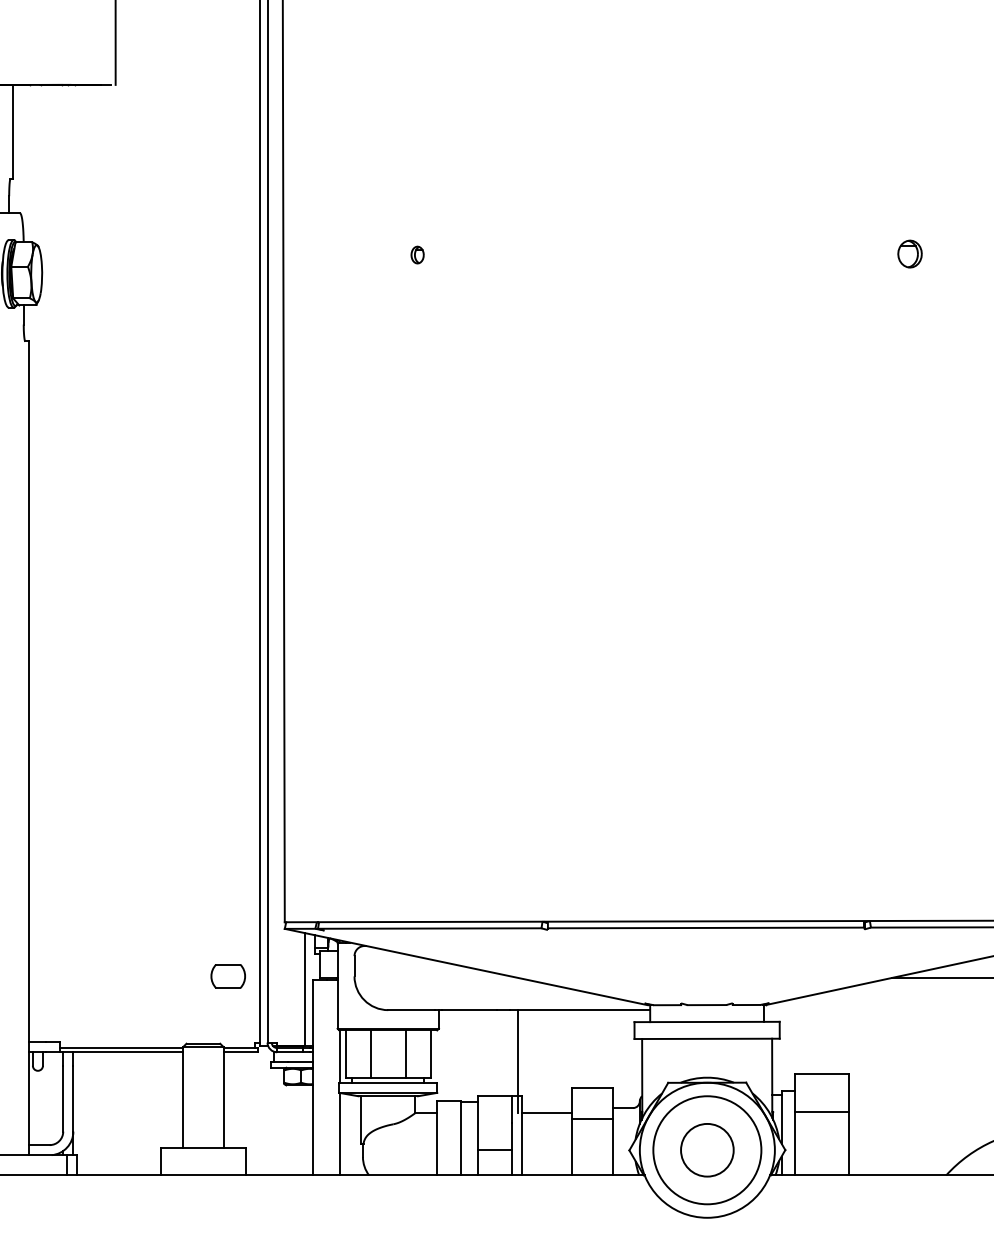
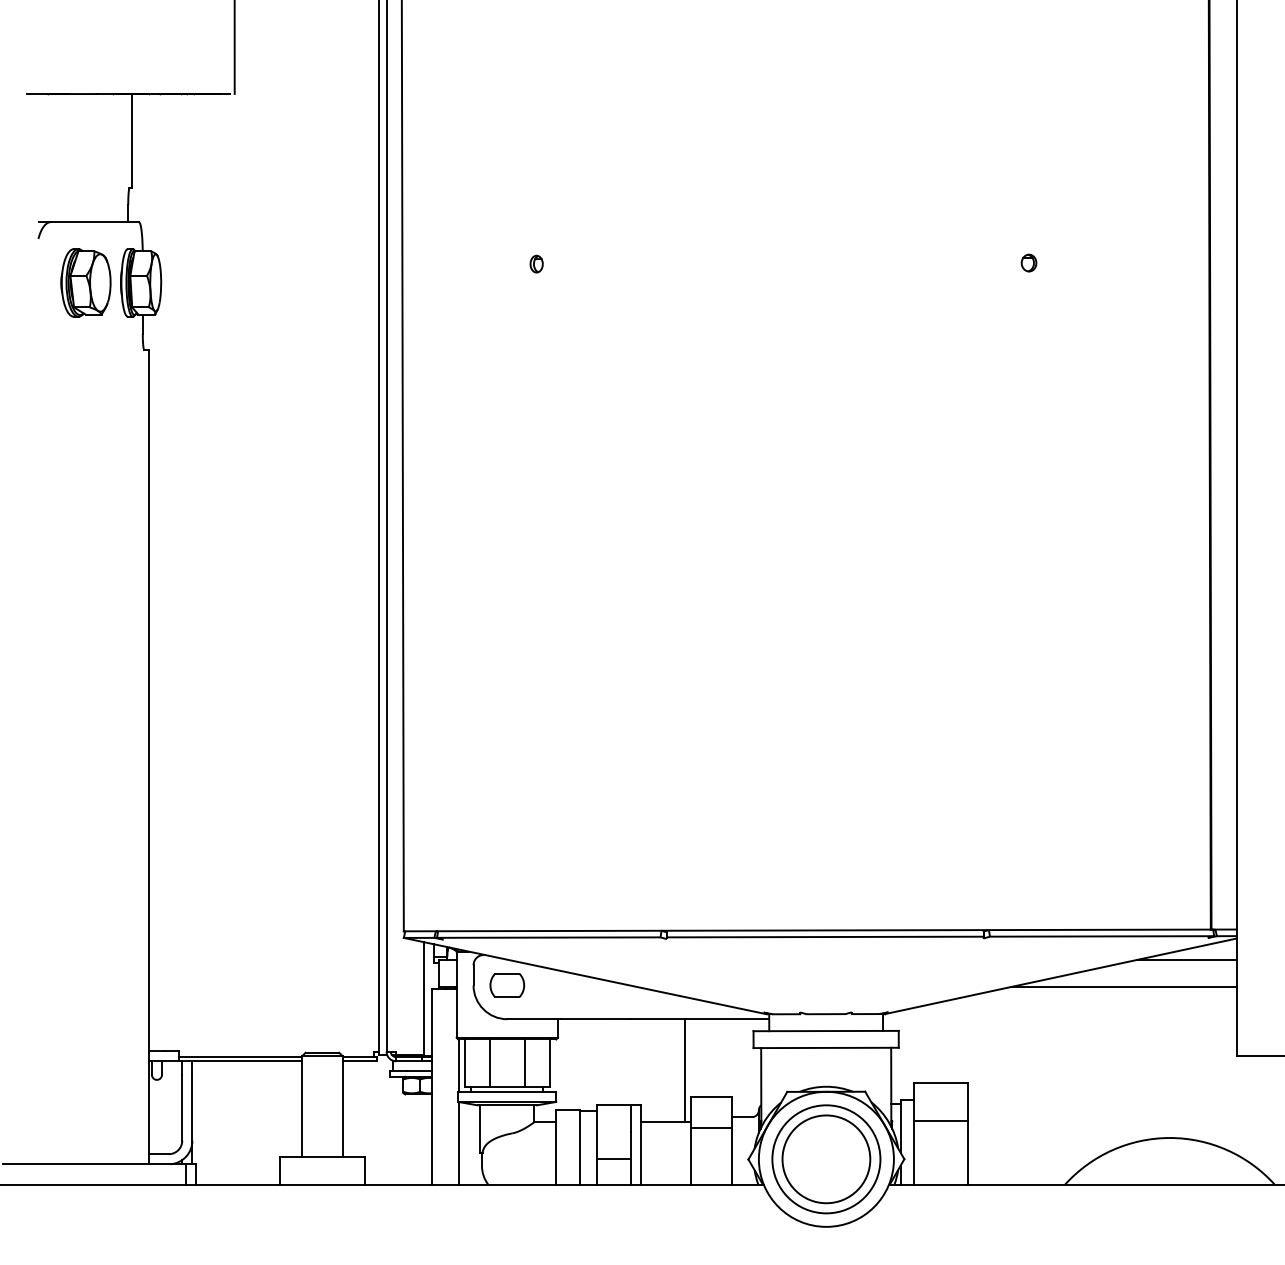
part: (909, 253) -> (1028, 262), size x0.62
part: (228, 976) -> (507, 985), moved
line: (518, 1061) -> (685, 1070), moved
circle: (707, 1150) -> (826, 1159), size x1.67

